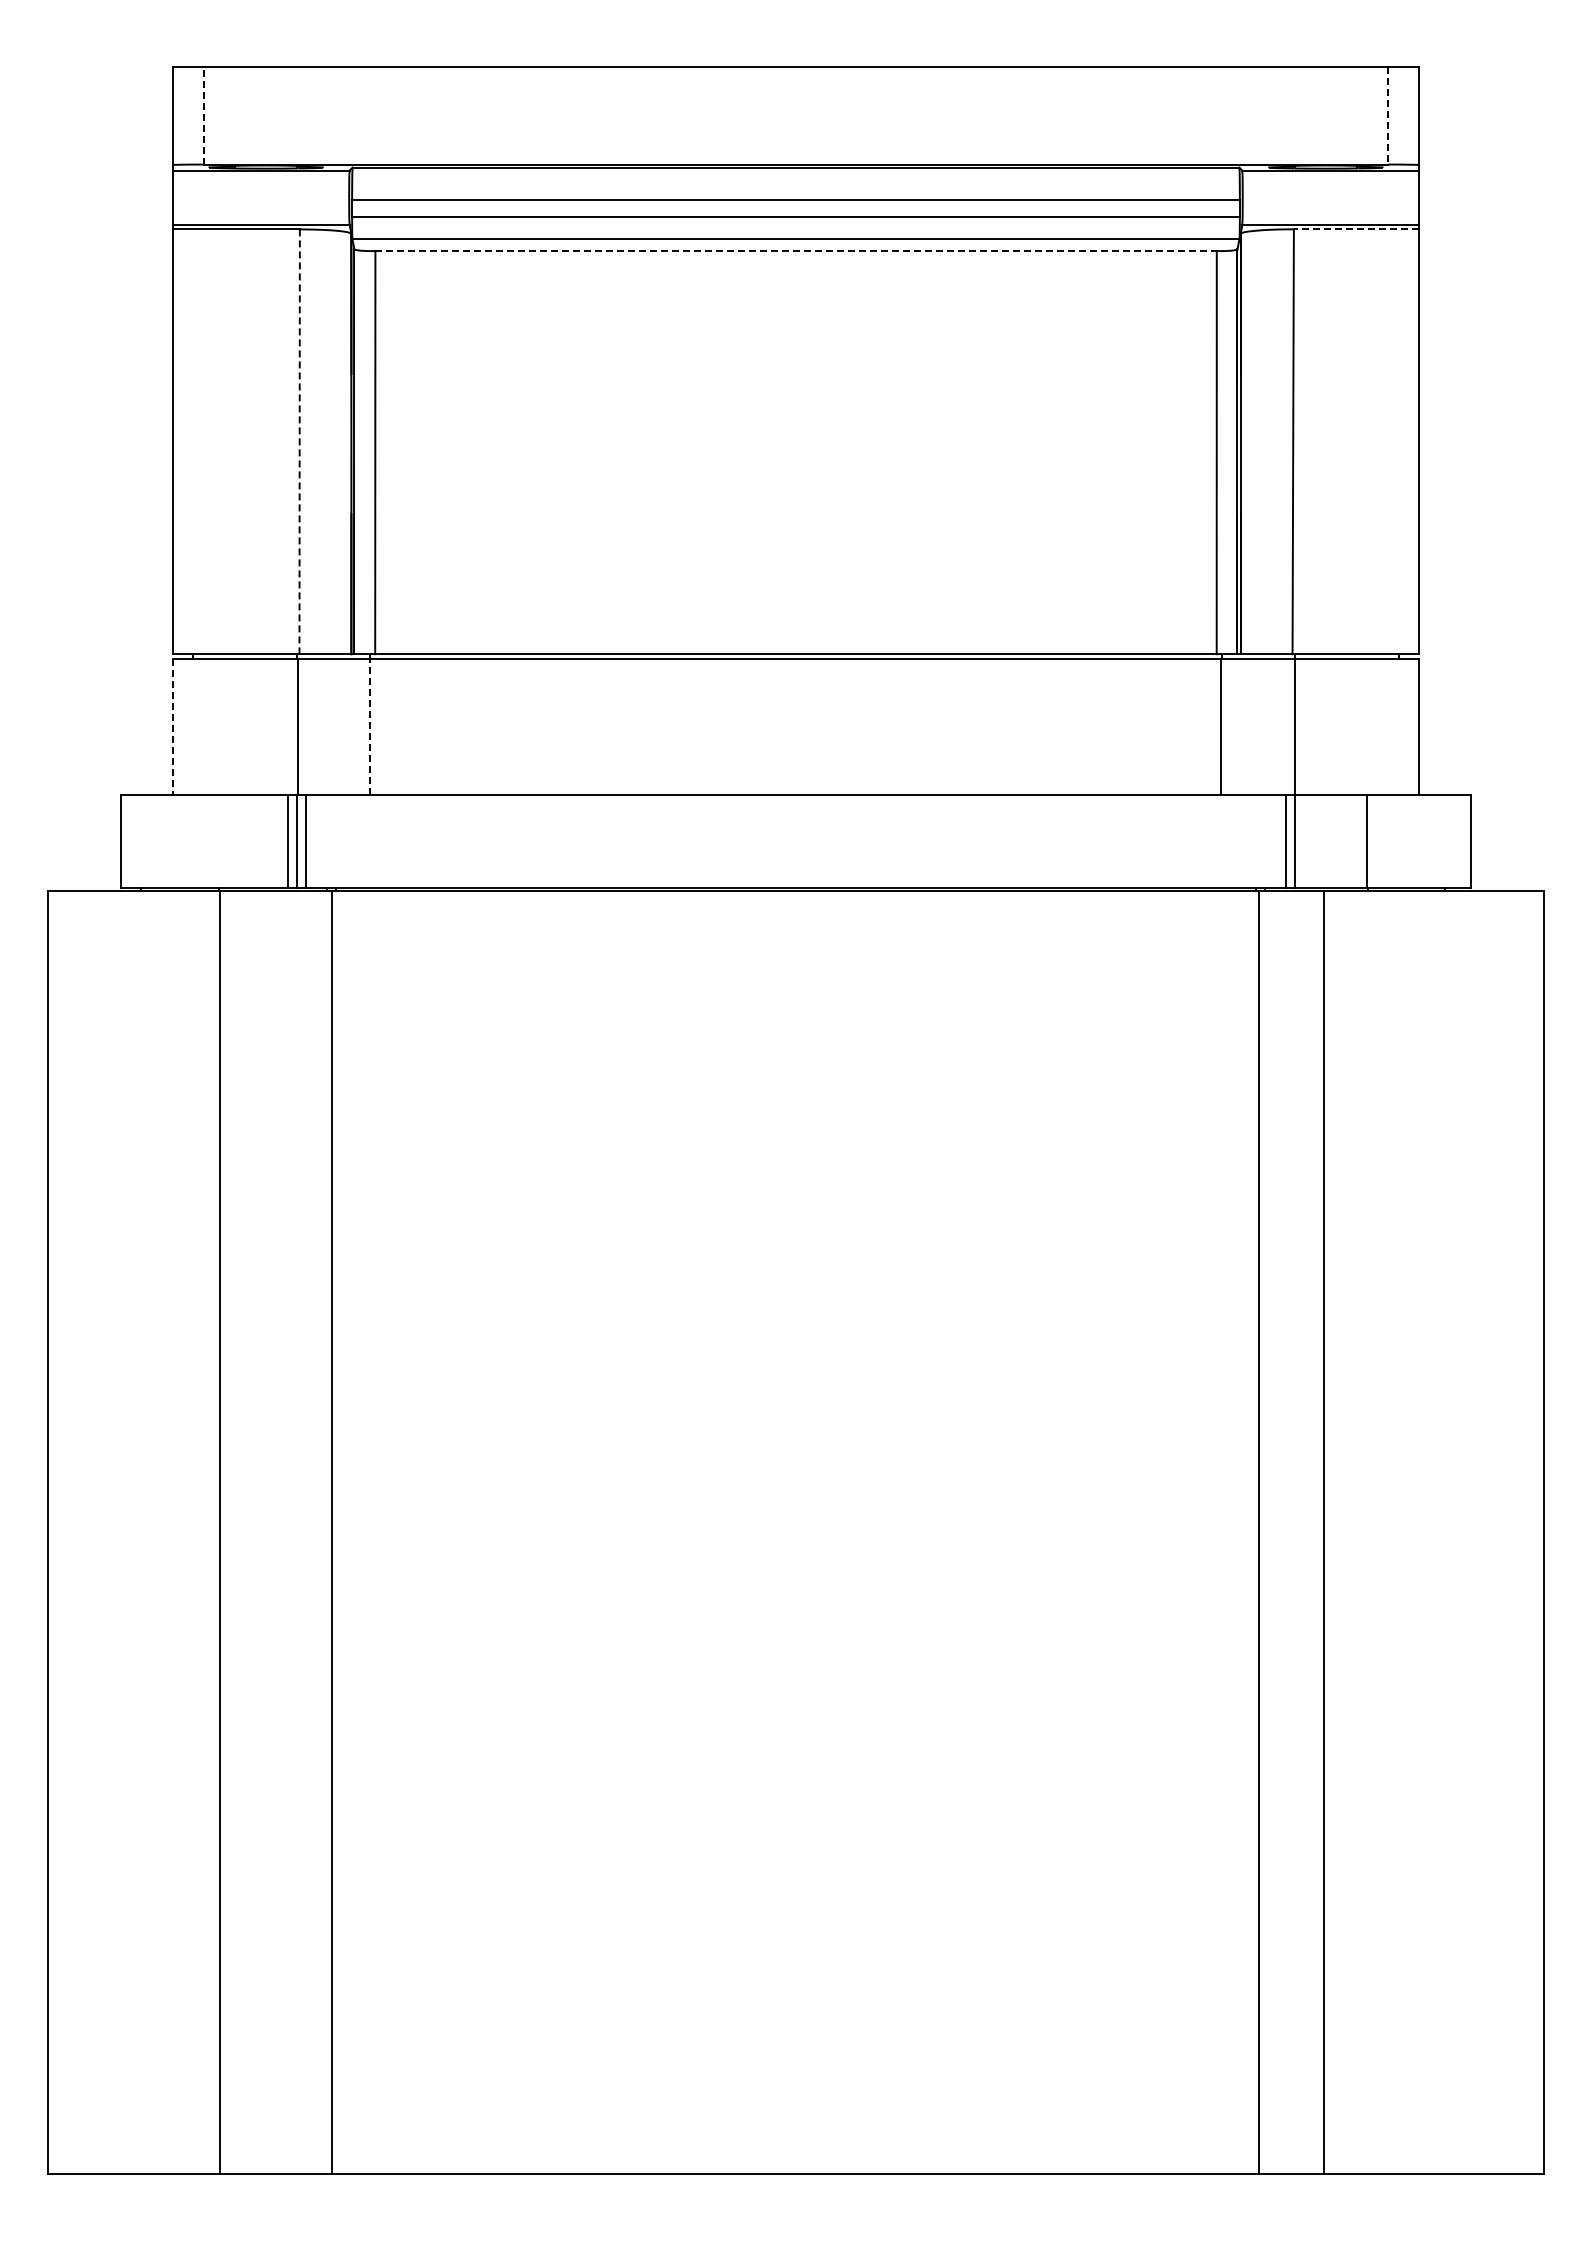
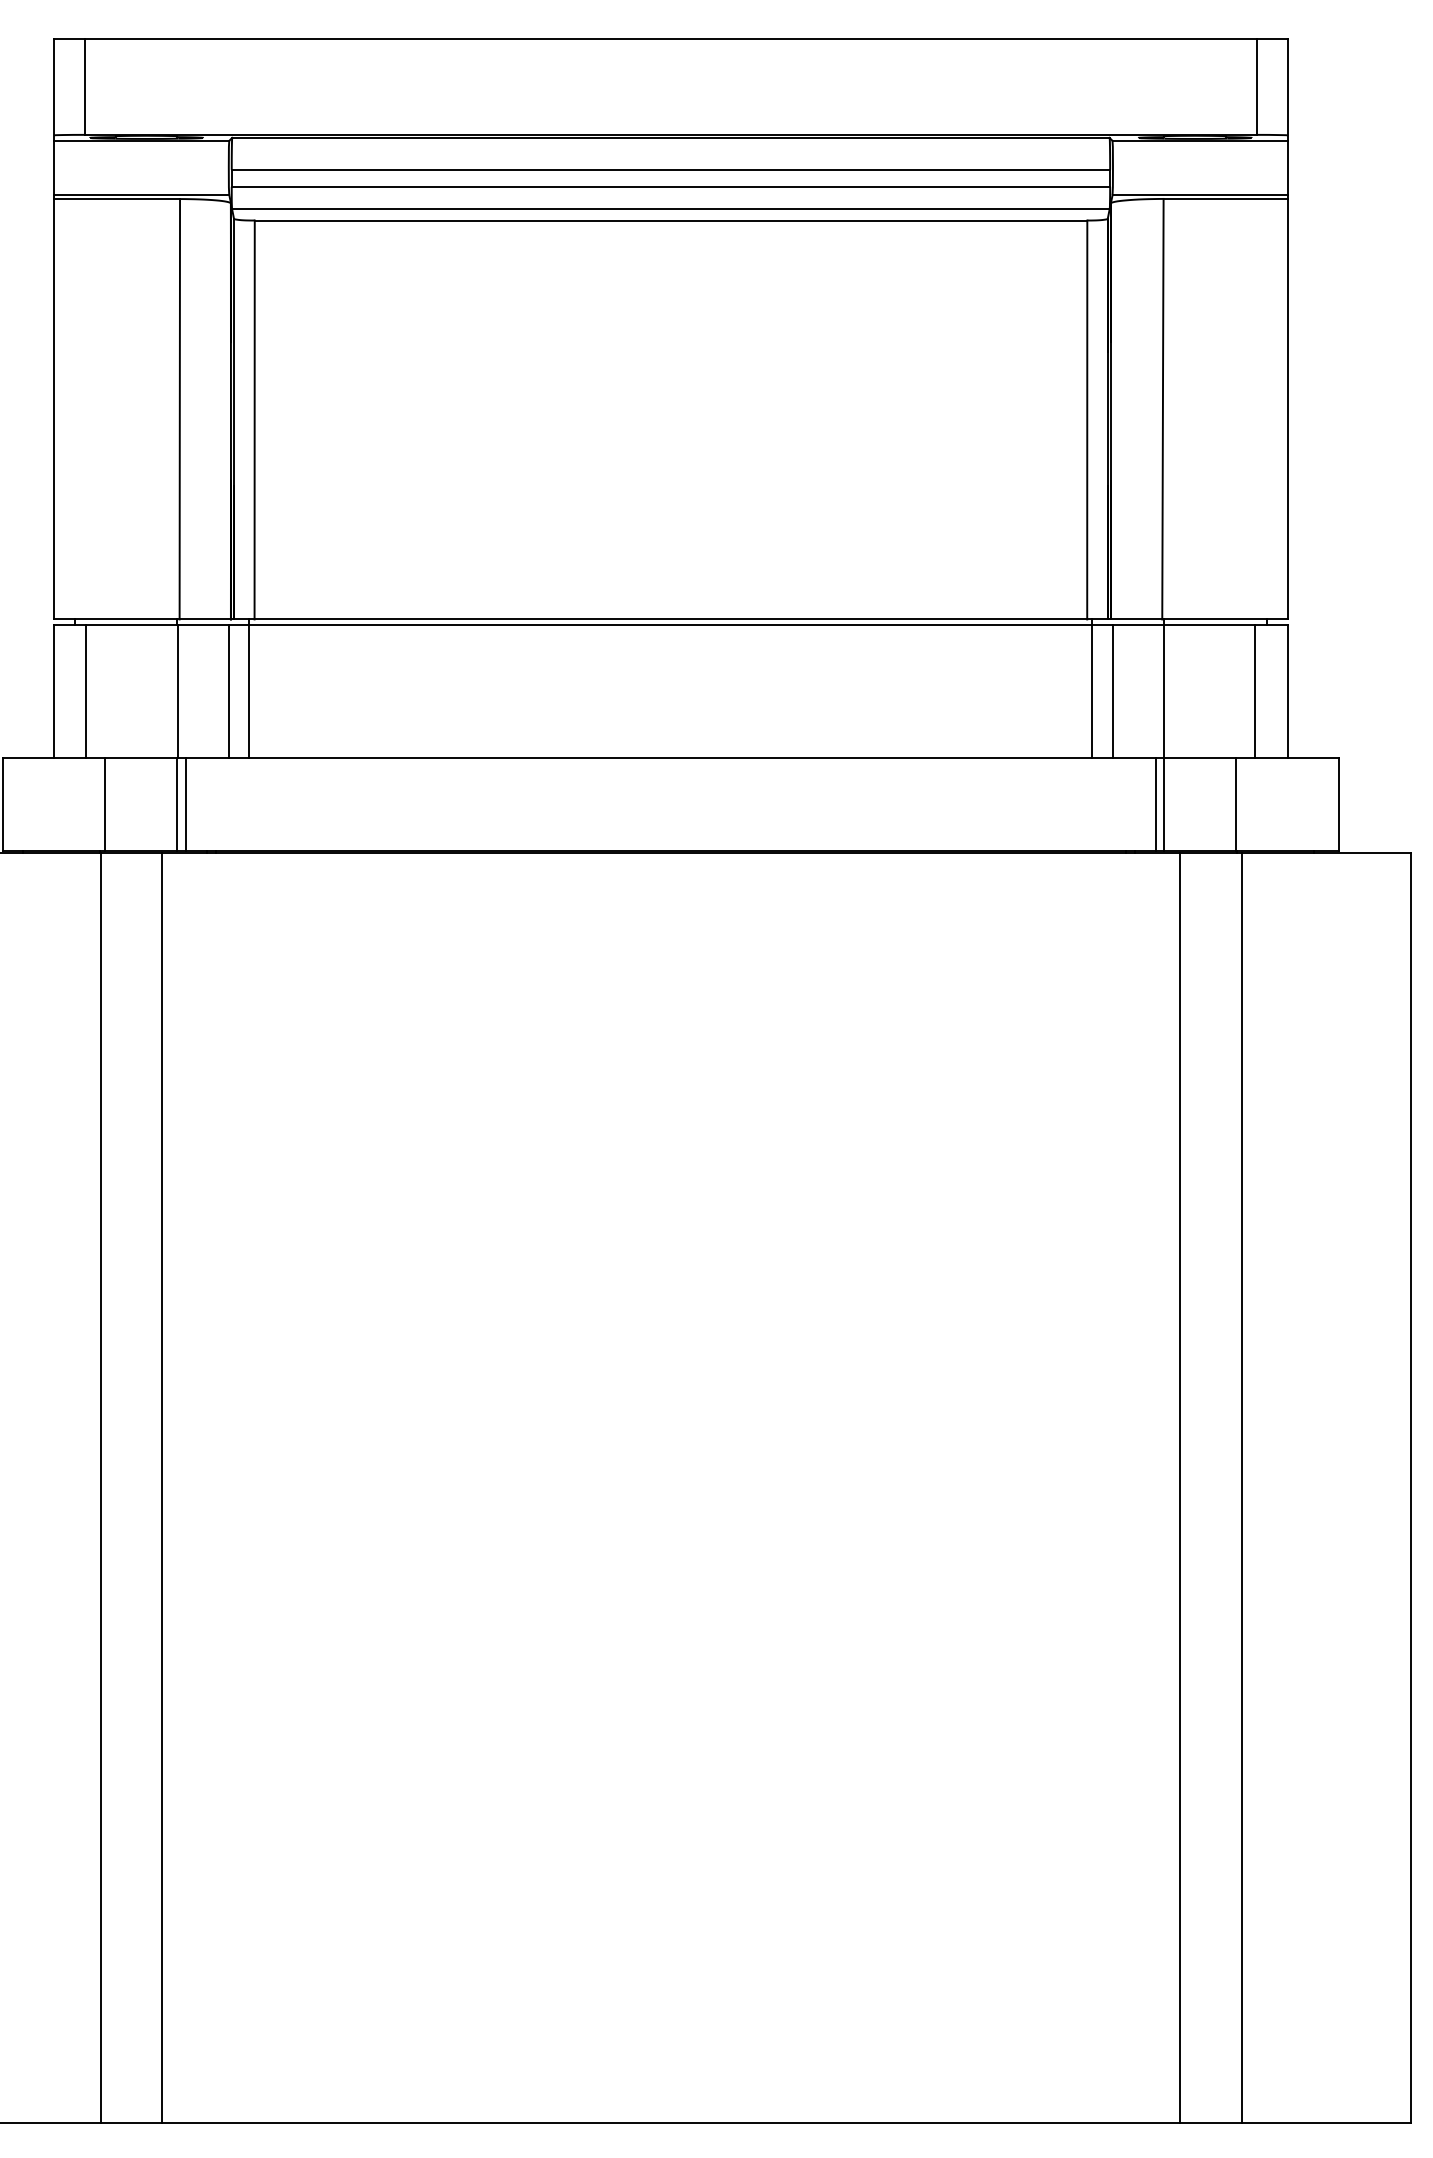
line: (203, 115) -> (84, 86), dashed -> solid
line: (1388, 115) -> (1257, 86), dashed -> solid
line: (1356, 229) -> (1225, 199), dashed -> solid
line: (796, 251) -> (671, 220), dashed -> solid
line: (299, 442) -> (179, 409), dashed -> solid
line: (172, 726) -> (53, 690), dashed -> solid
line: (204, 726) -> (85, 690), added
line: (349, 726) -> (229, 690), added
line: (369, 726) -> (248, 690), dashed -> solid
line: (1242, 726) -> (1112, 690), added
line: (1386, 726) -> (1255, 690), added
line: (287, 841) -> (105, 804), moved
line: (331, 1531) -> (161, 1487), moved
line: (1259, 1531) -> (1180, 1487), moved
line: (1323, 1531) -> (1241, 1487), moved

